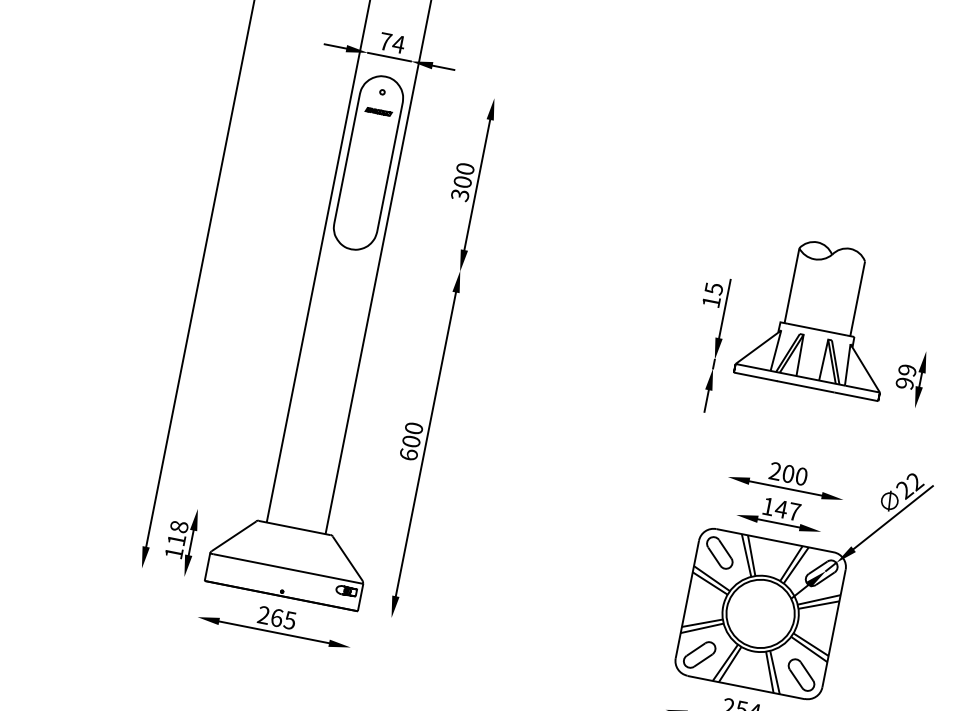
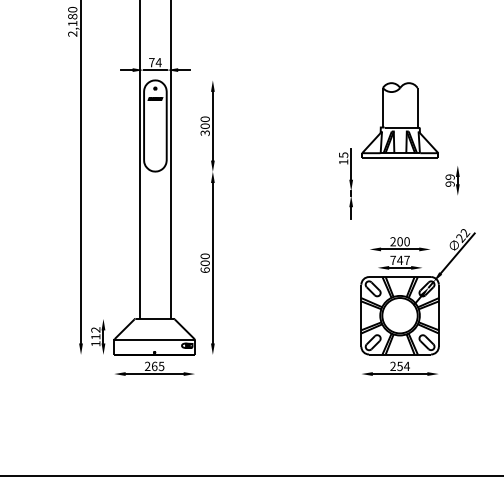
part: (818, 316) -> (399, 120), moved
text: (767, 504) -> (392, 259), 147 -> 747
text: (178, 525) -> (95, 329), 118 -> 112

